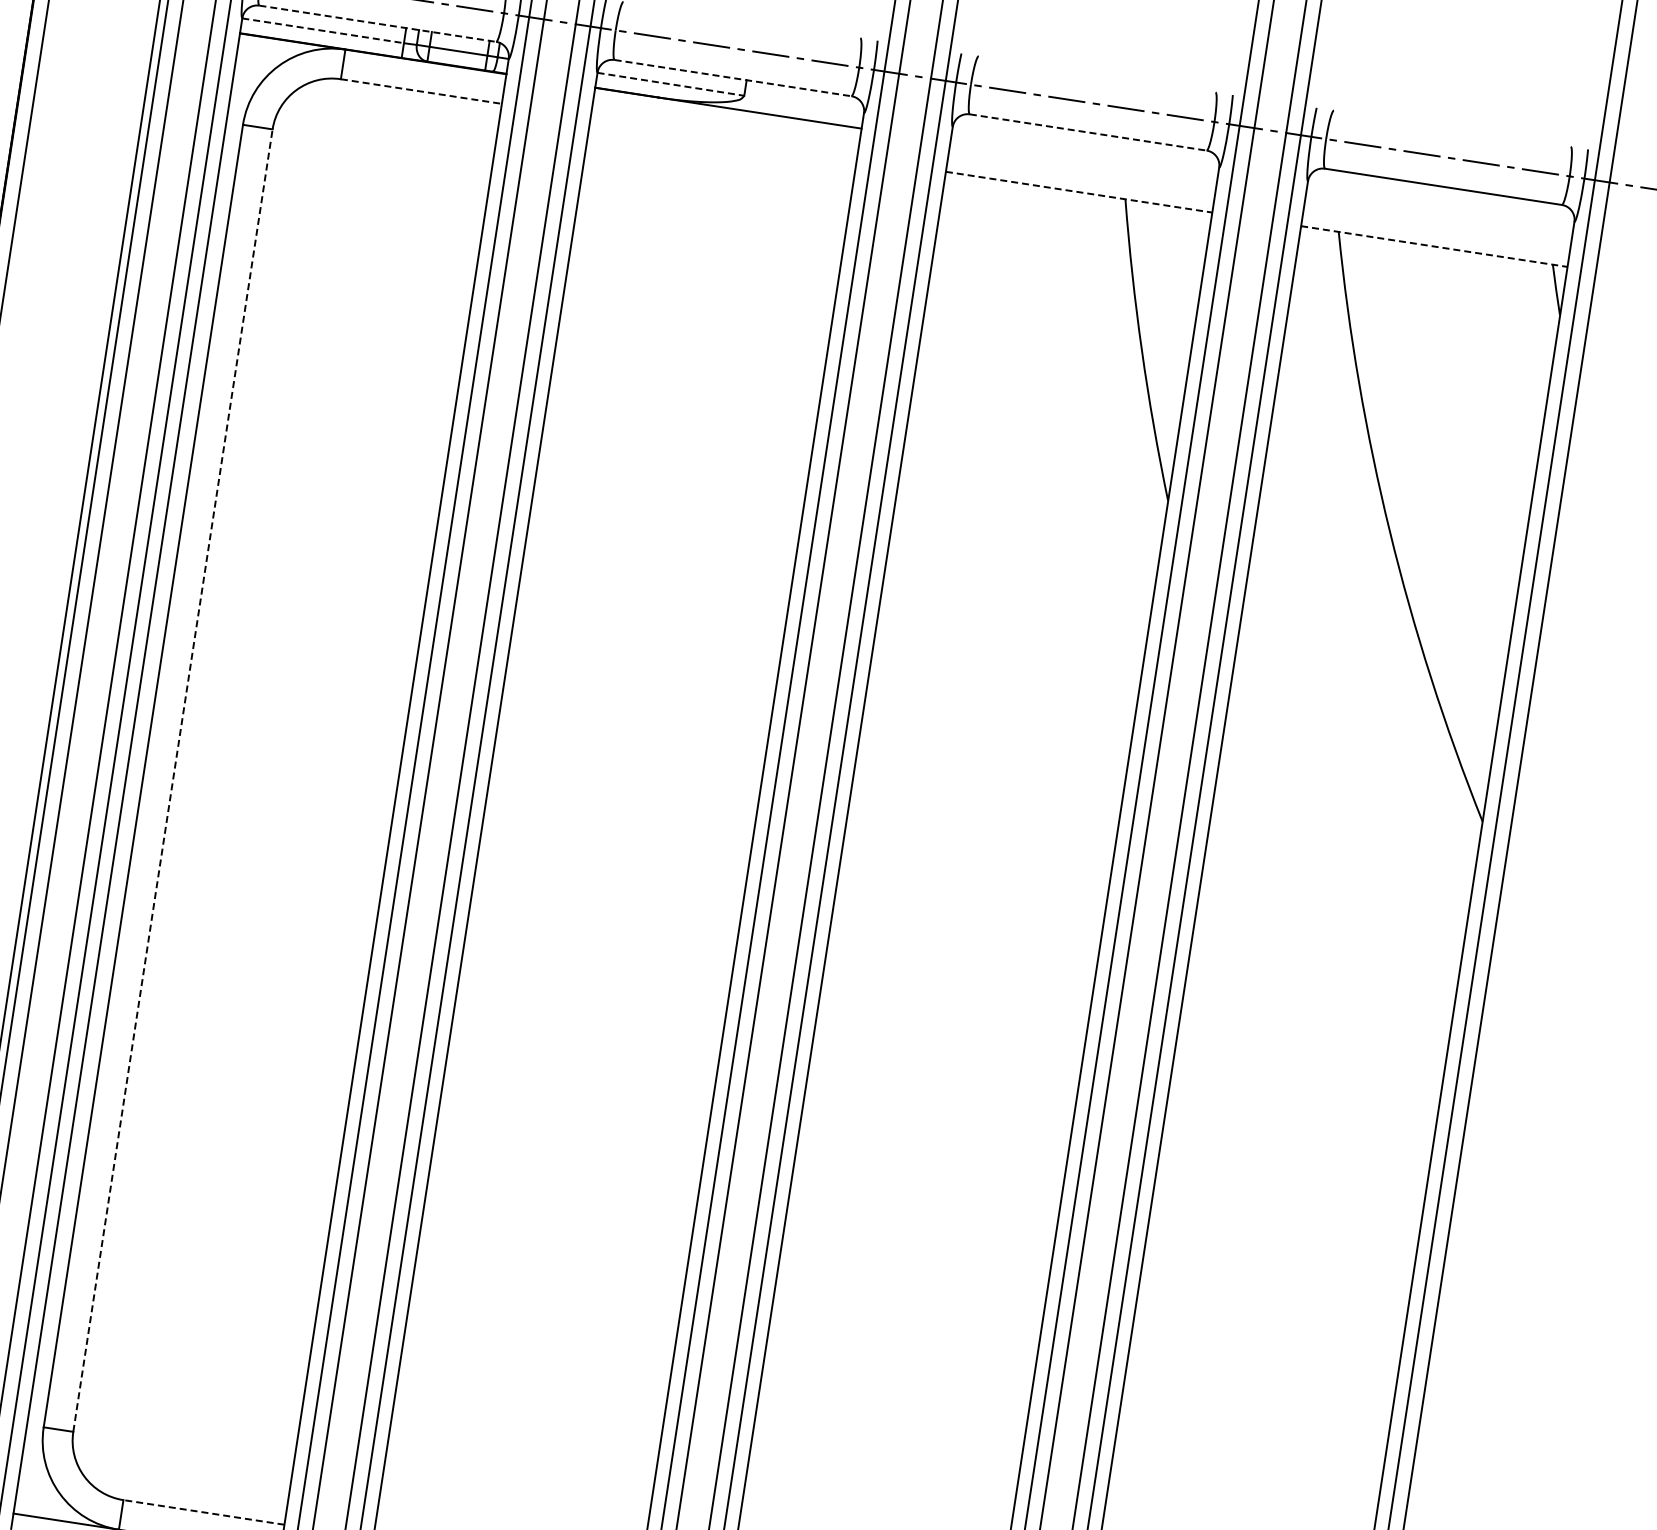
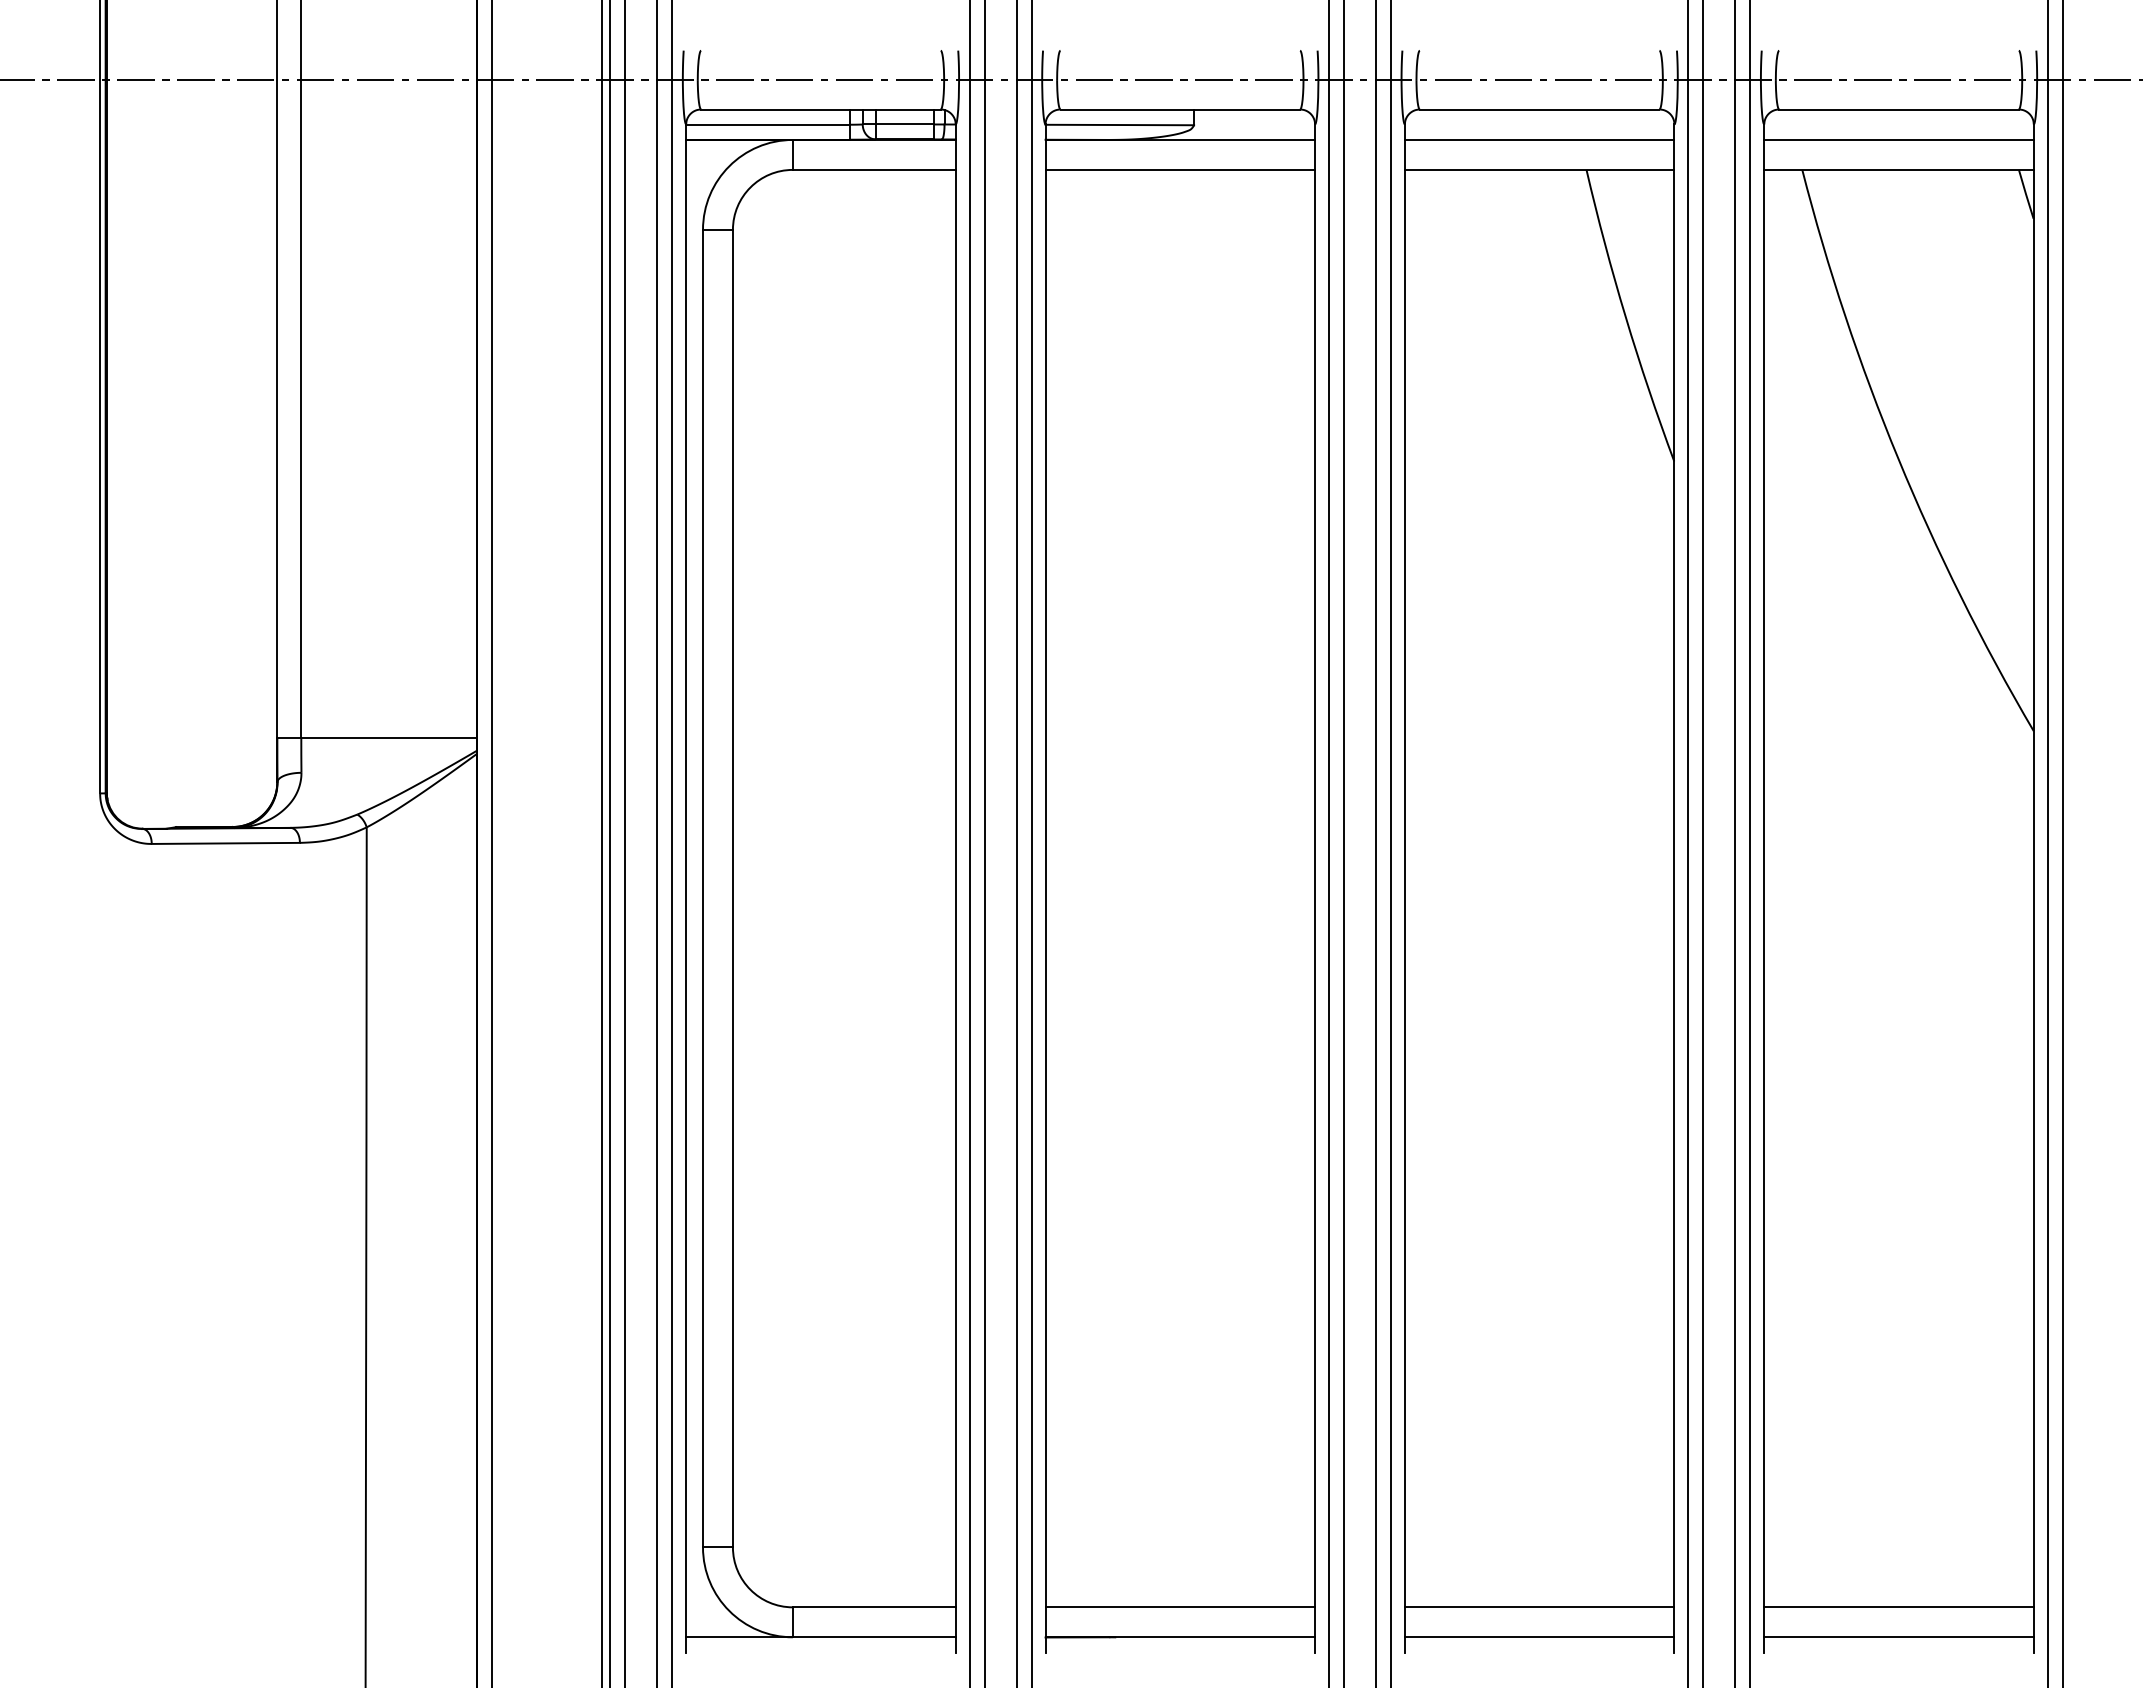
line: (377, 23) -> (820, 109), dashed -> solid
line: (322, 30) -> (767, 124), dashed -> solid
line: (733, 78) -> (1180, 109), dashed -> solid
line: (671, 84) -> (1120, 125), dashed -> solid
line: (421, 91) -> (874, 169), dashed -> solid
line: (1088, 132) -> (1539, 109), dashed -> solid
line: (724, 137) -> (1180, 169), added
line: (1083, 162) -> (1539, 139), added
line: (1079, 191) -> (1539, 169), dashed -> solid
line: (1438, 216) -> (1898, 139), added
line: (1434, 246) -> (1899, 169), dashed -> solid
line: (172, 780) -> (732, 888), dashed -> solid
line: (203, 1512) -> (873, 1607), dashed -> solid

